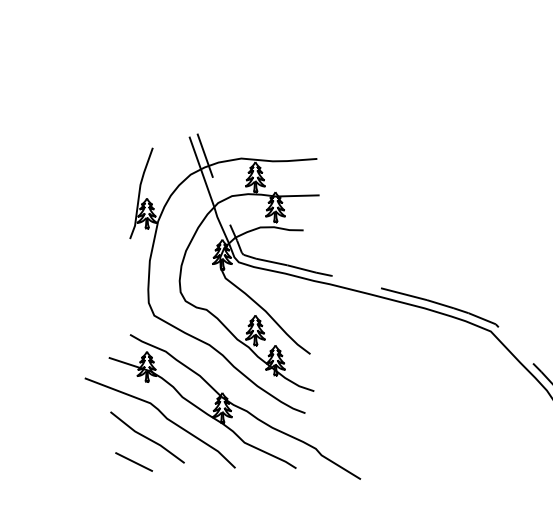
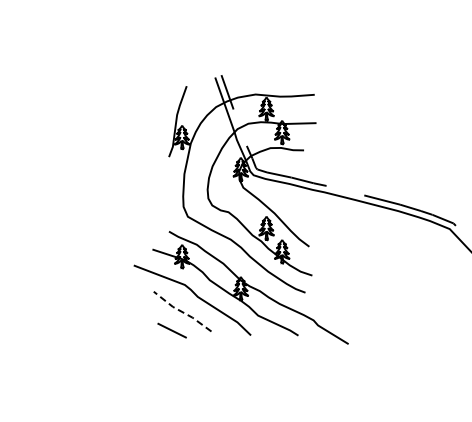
line: (147, 438) -> (182, 312), solid -> dashed

